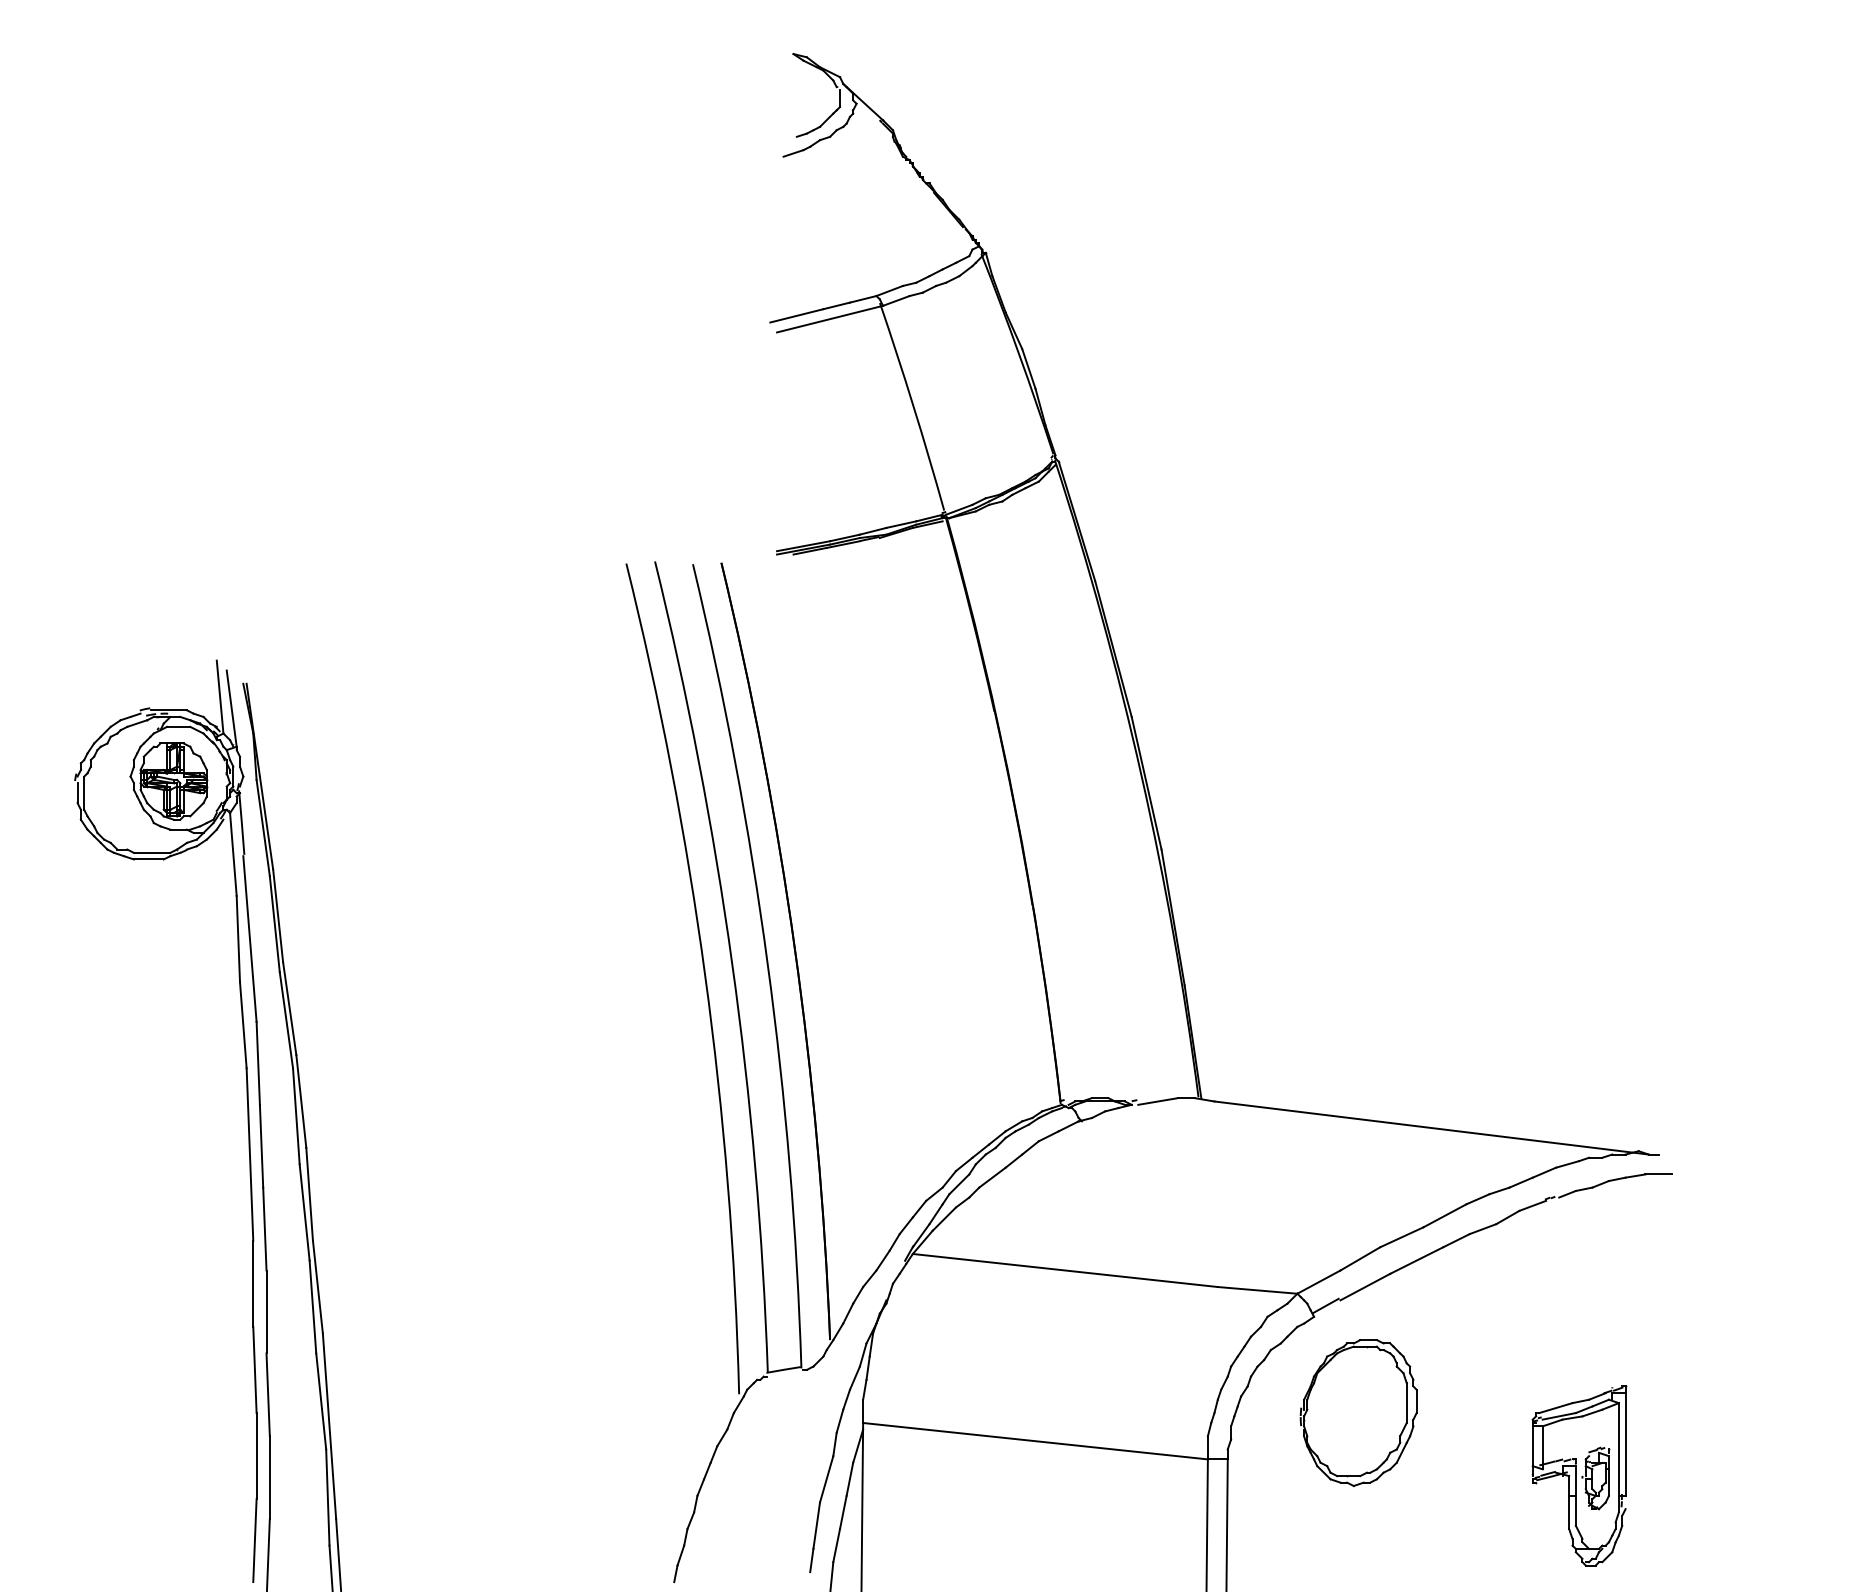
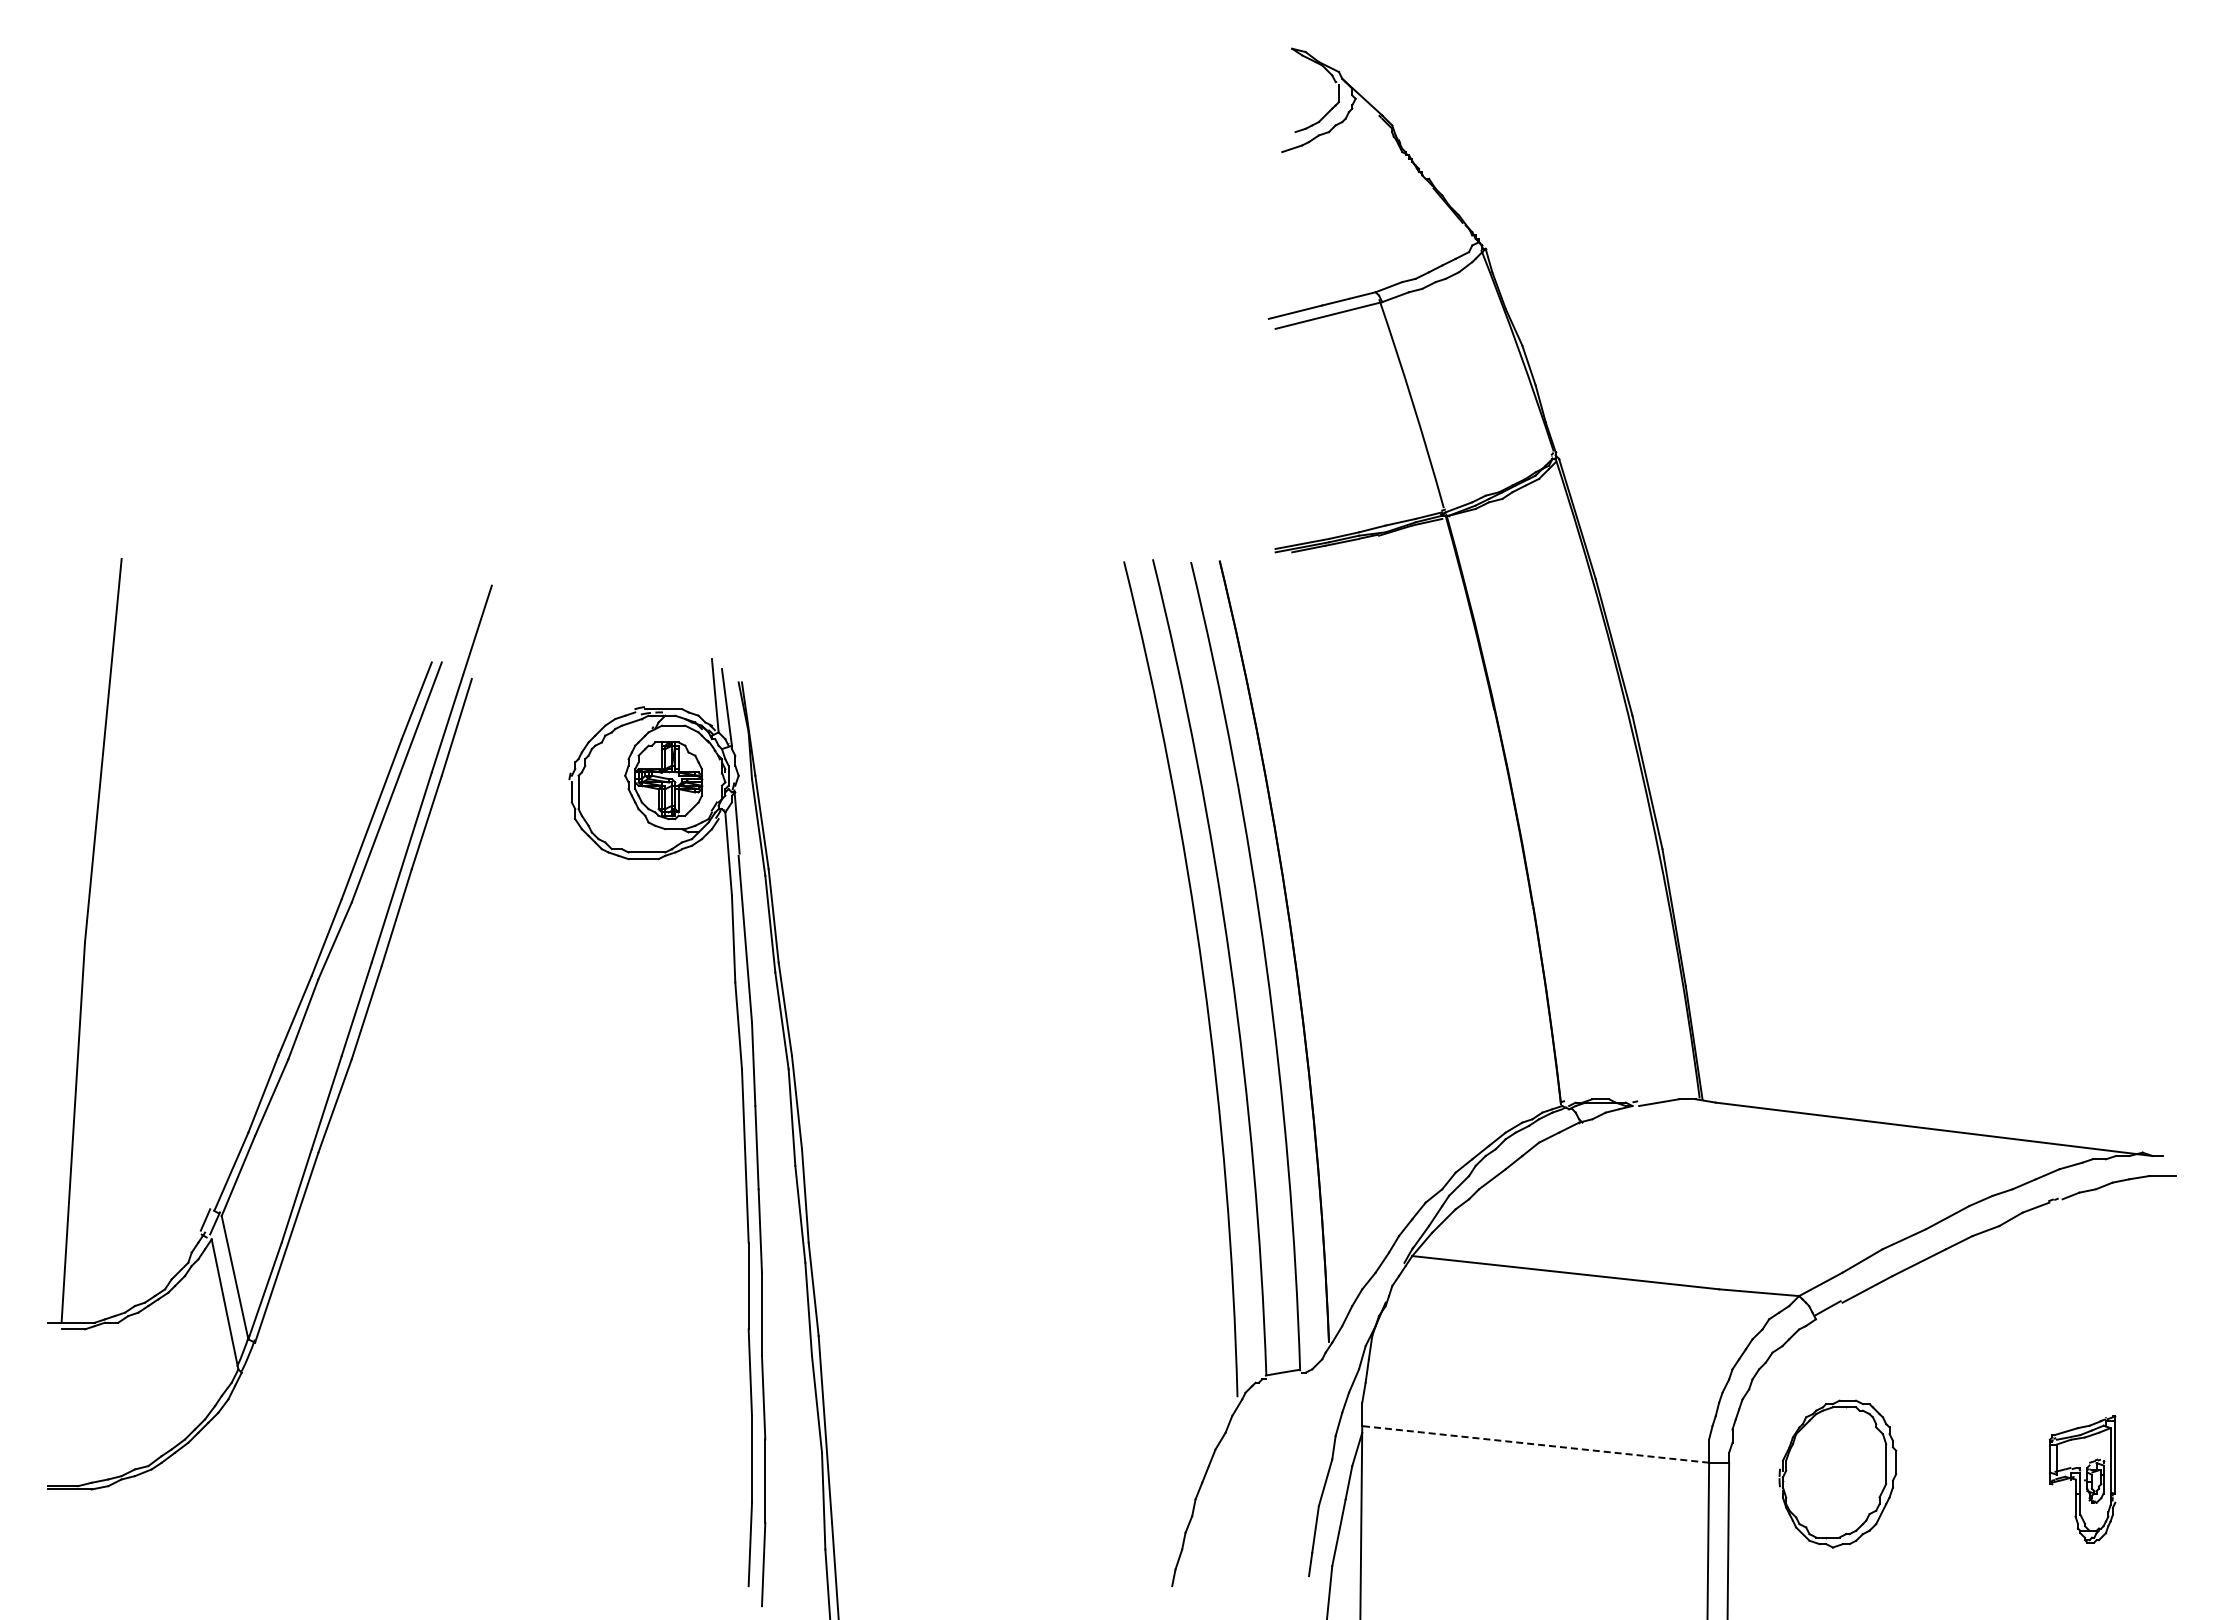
part: (1358, 1412) -> (1837, 1473), moved
line: (1035, 1441) -> (1535, 1444), solid -> dashed
part: (1578, 1476) -> (2082, 1479), size x0.7

